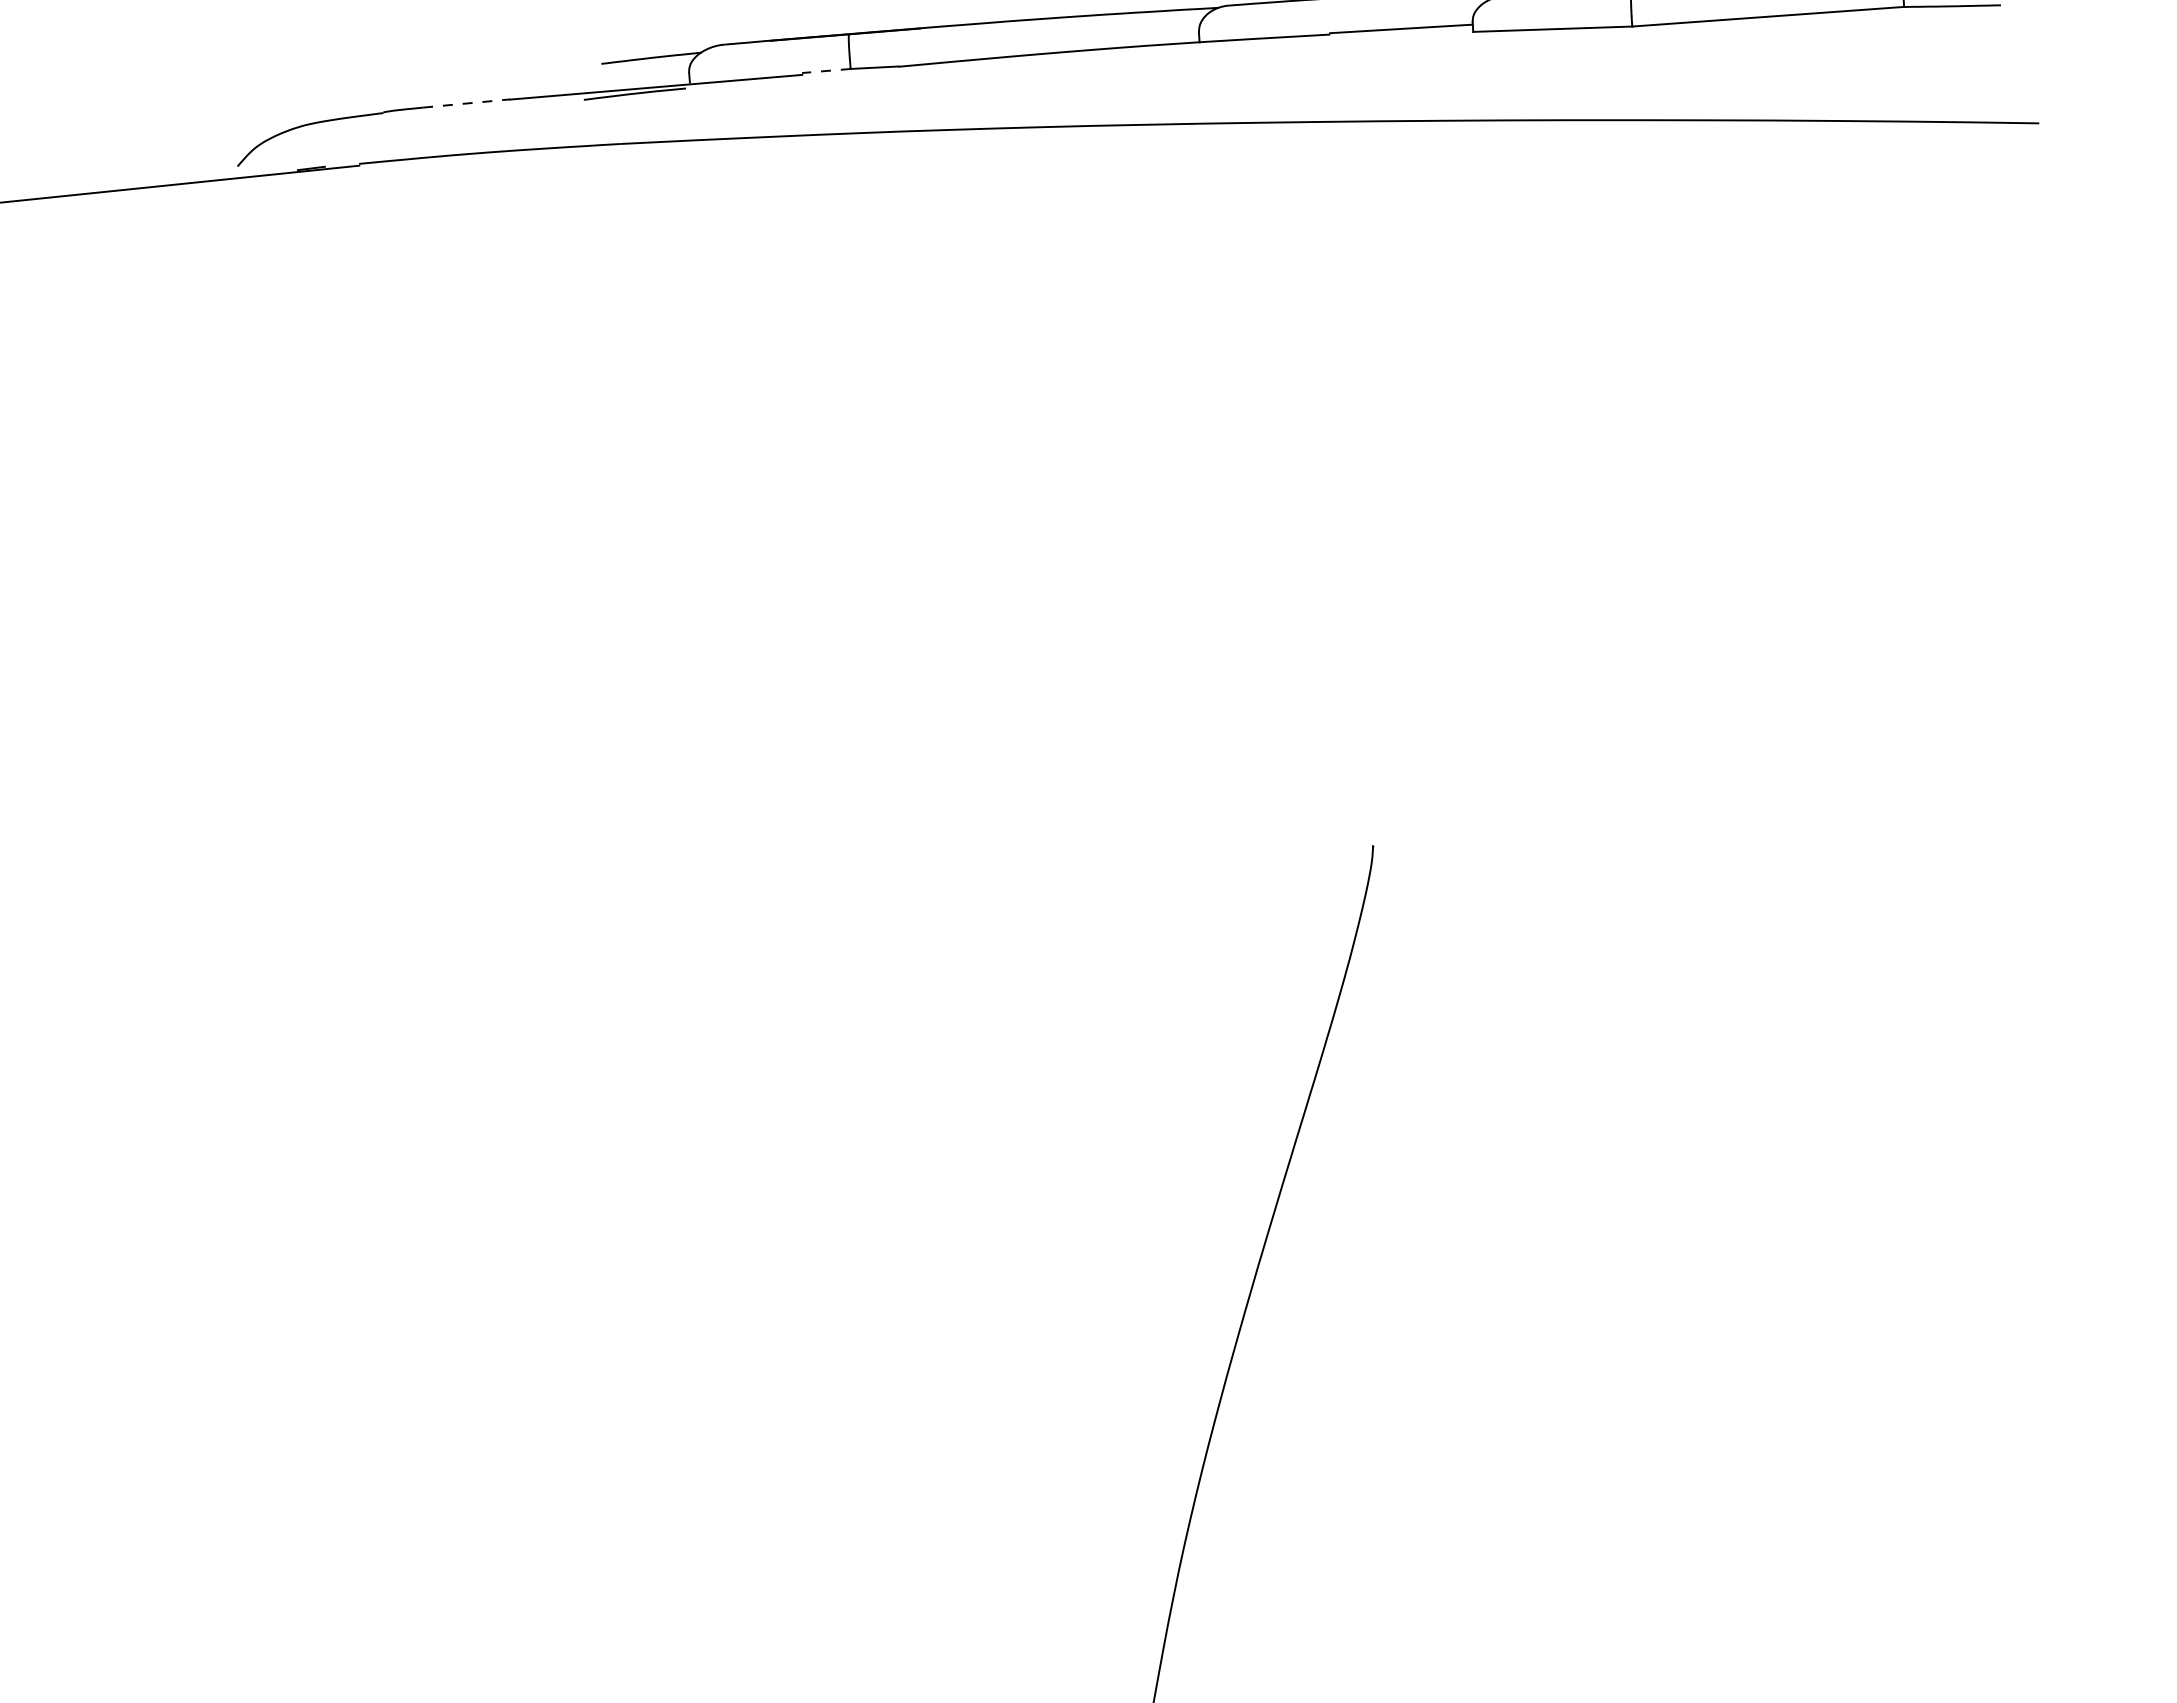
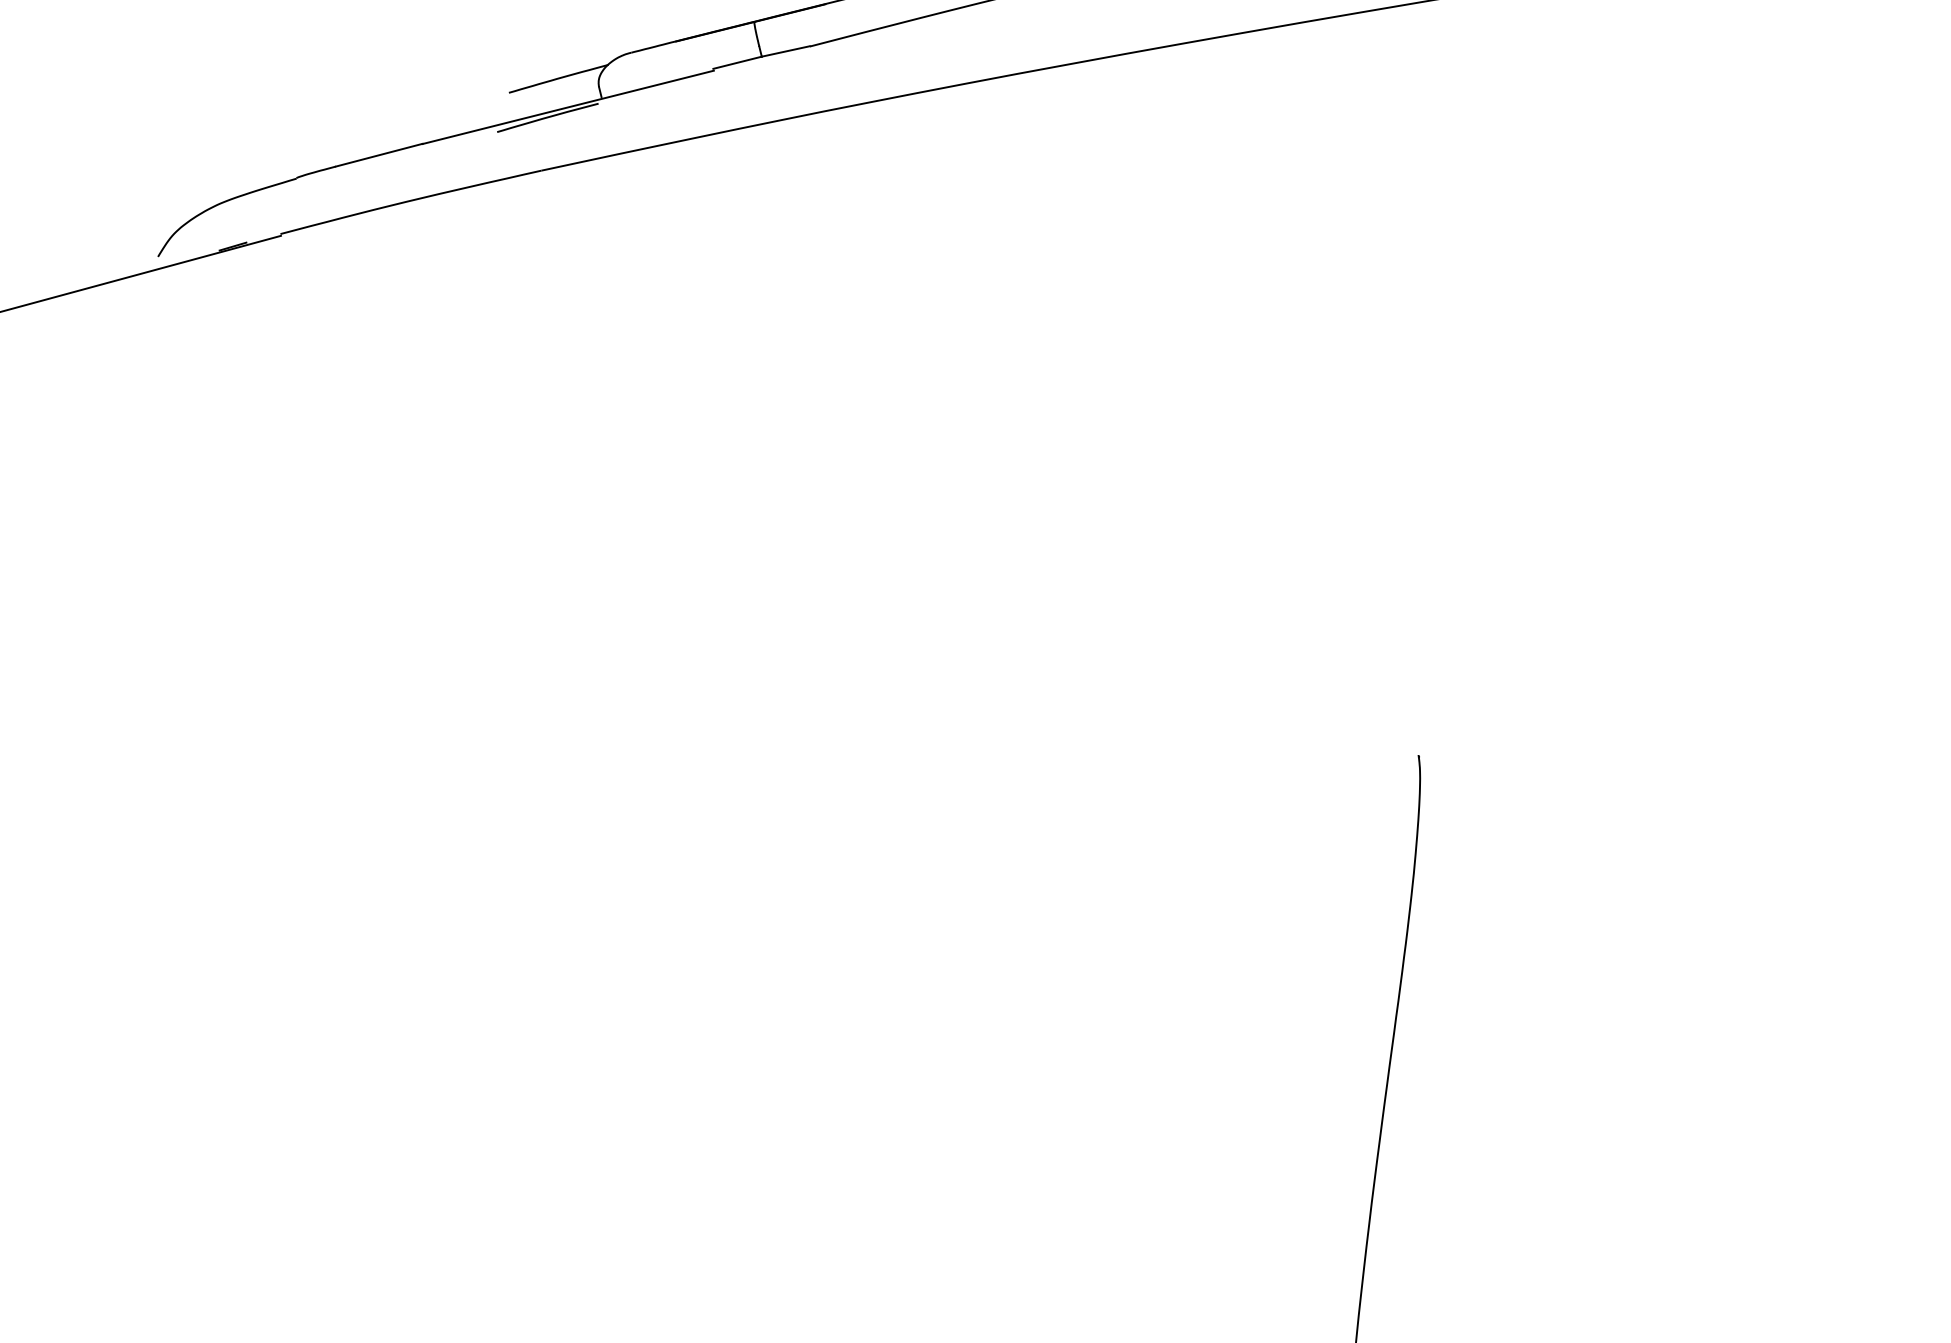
line: (825, 71) -> (736, 63), dashed -> solid
line: (466, 103) -> (379, 155), dashed -> solid

